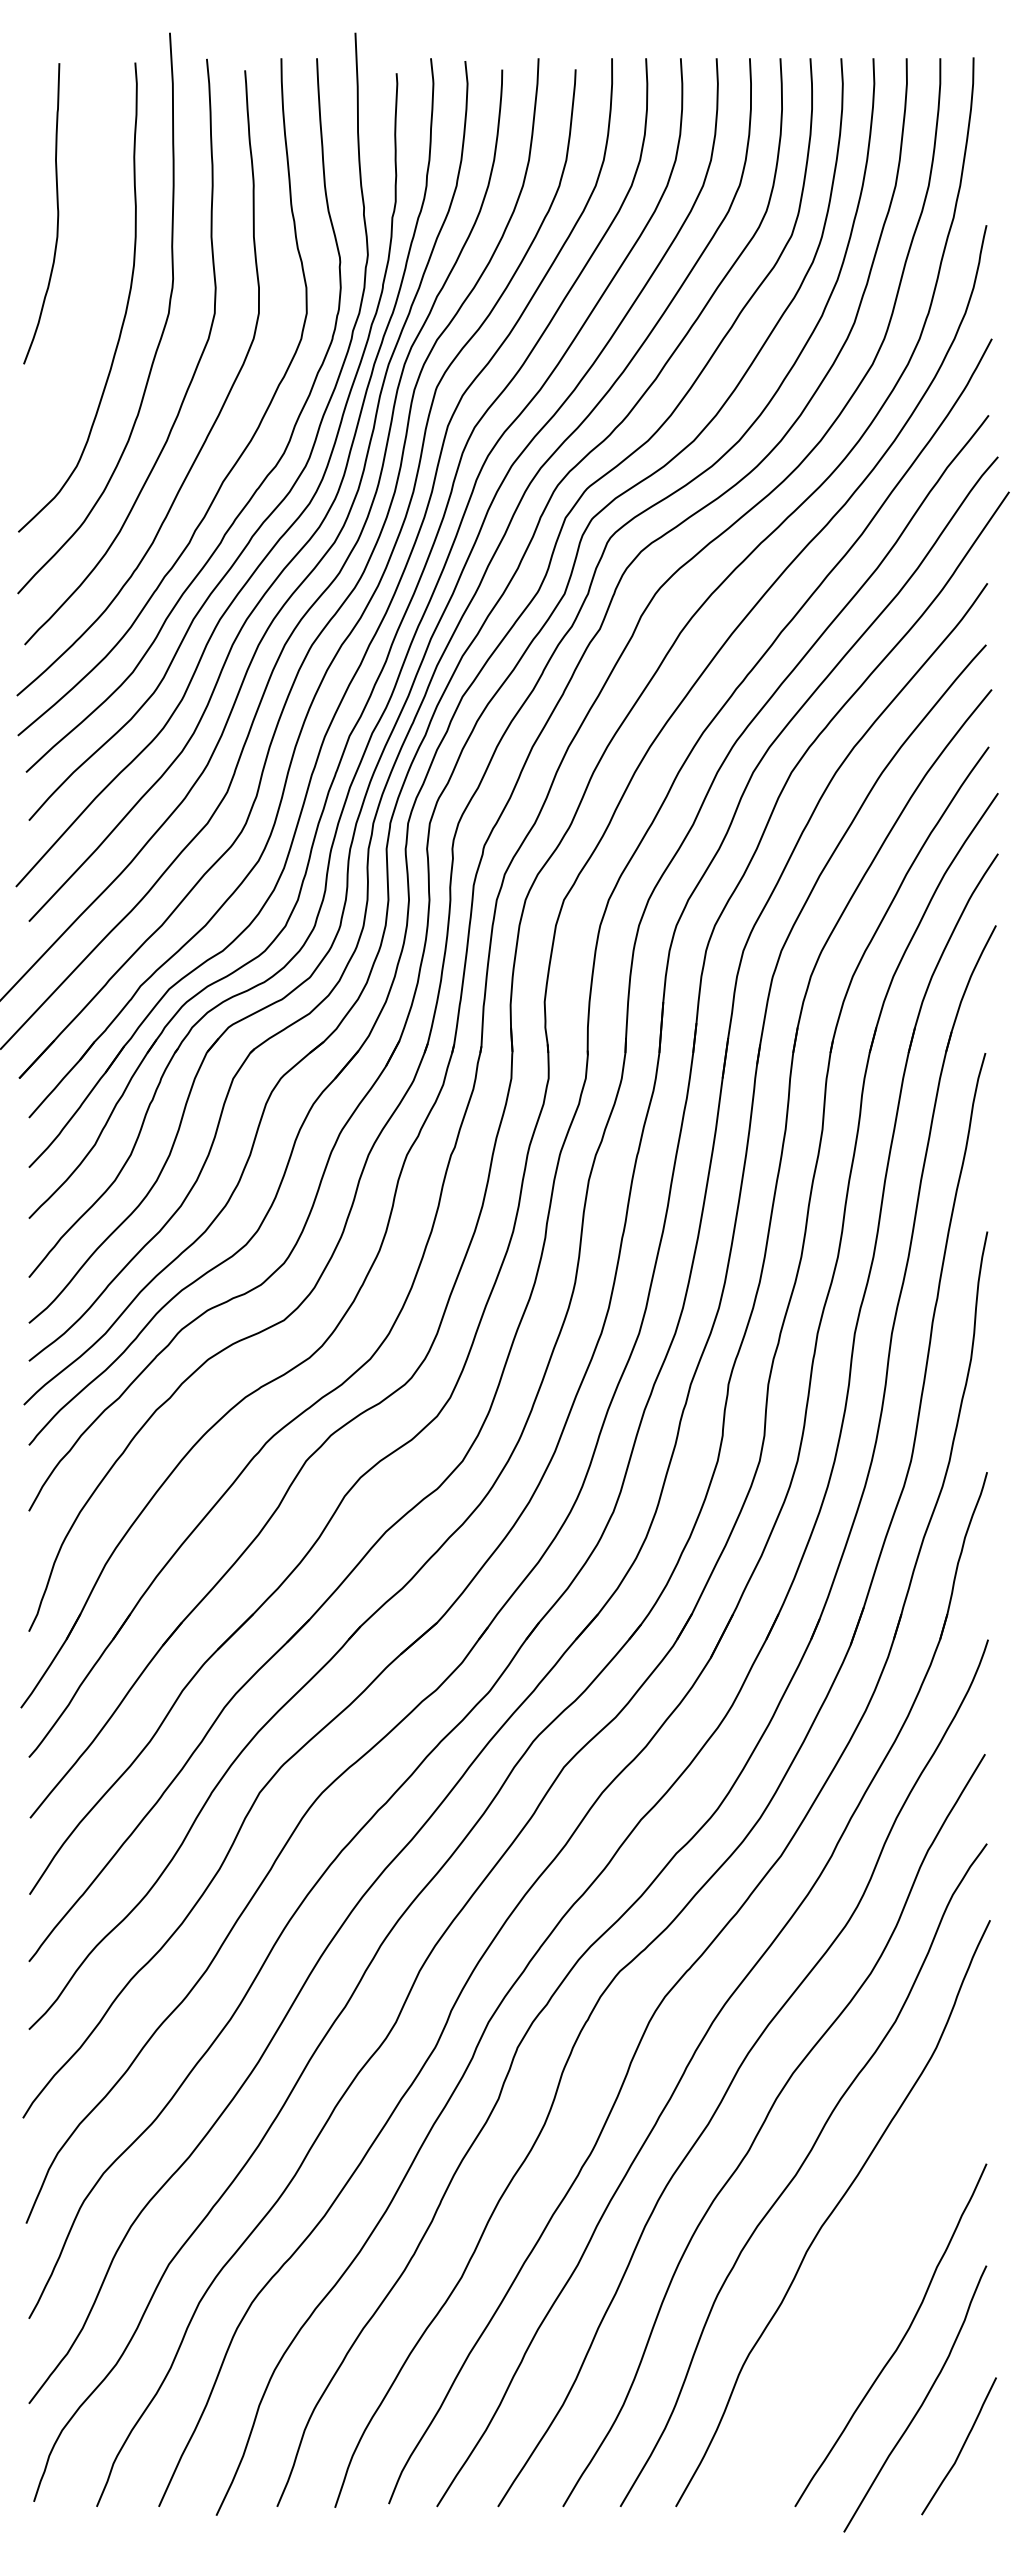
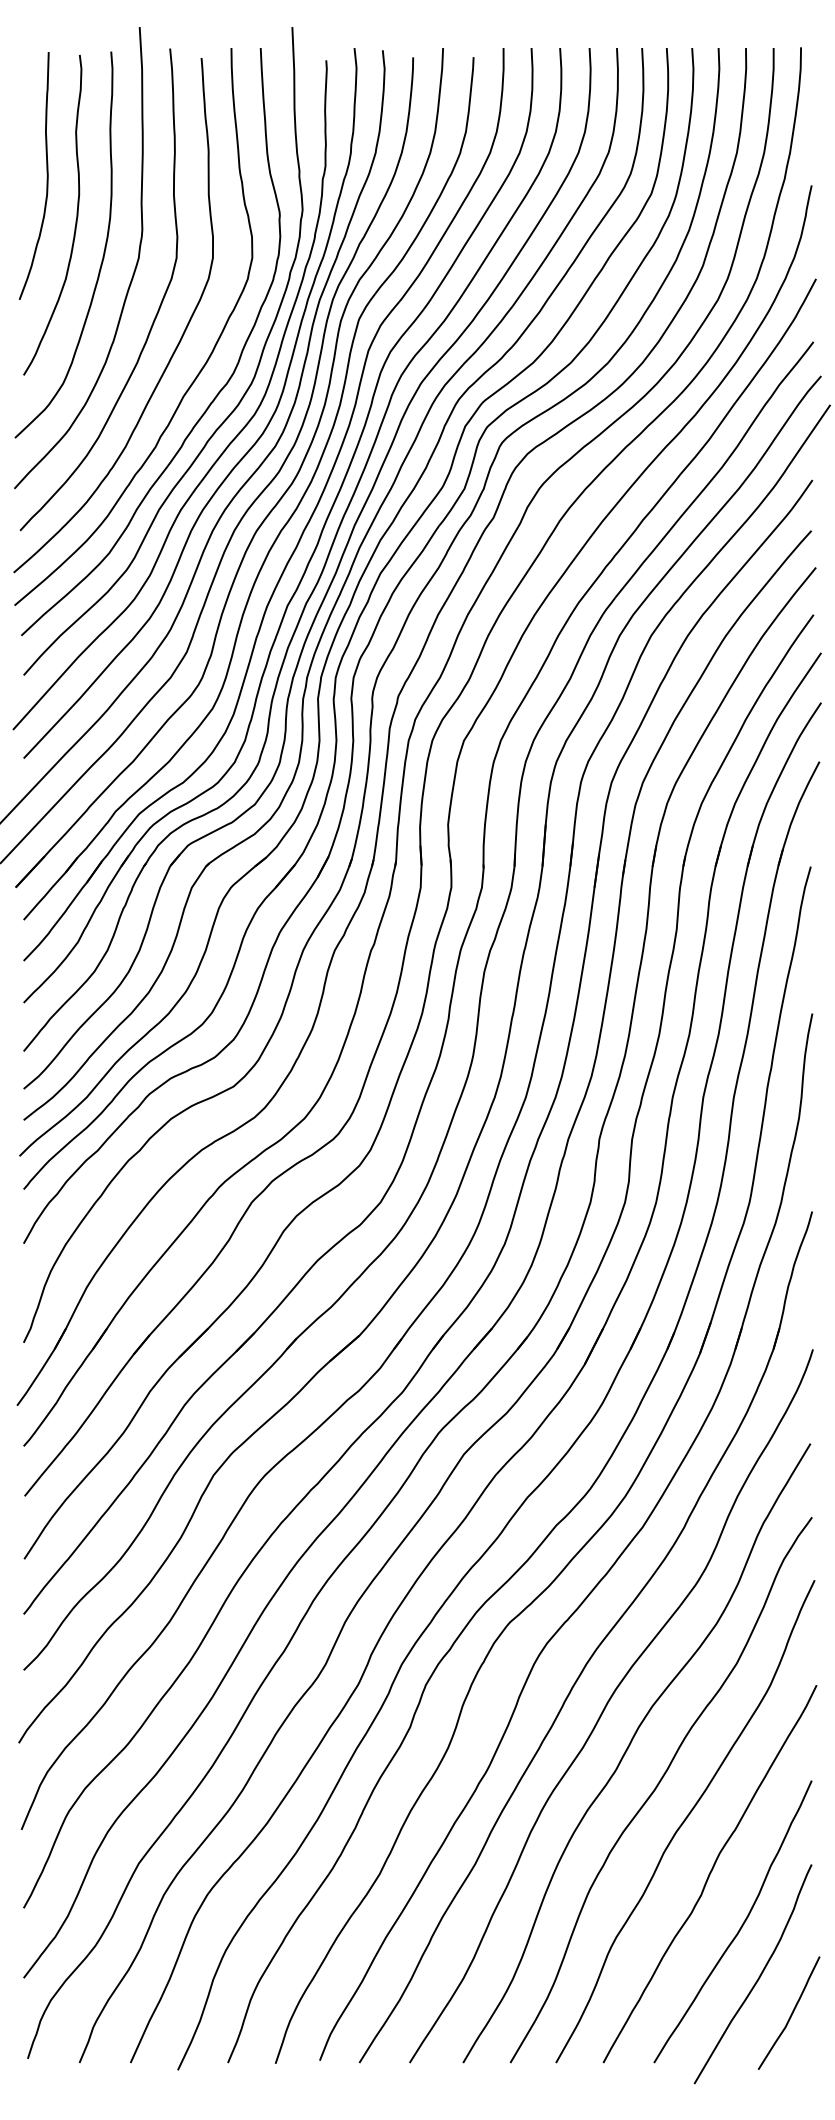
curve: (92, 265) -> (75, 218), added
curve: (862, 2276) -> (709, 1873), added

